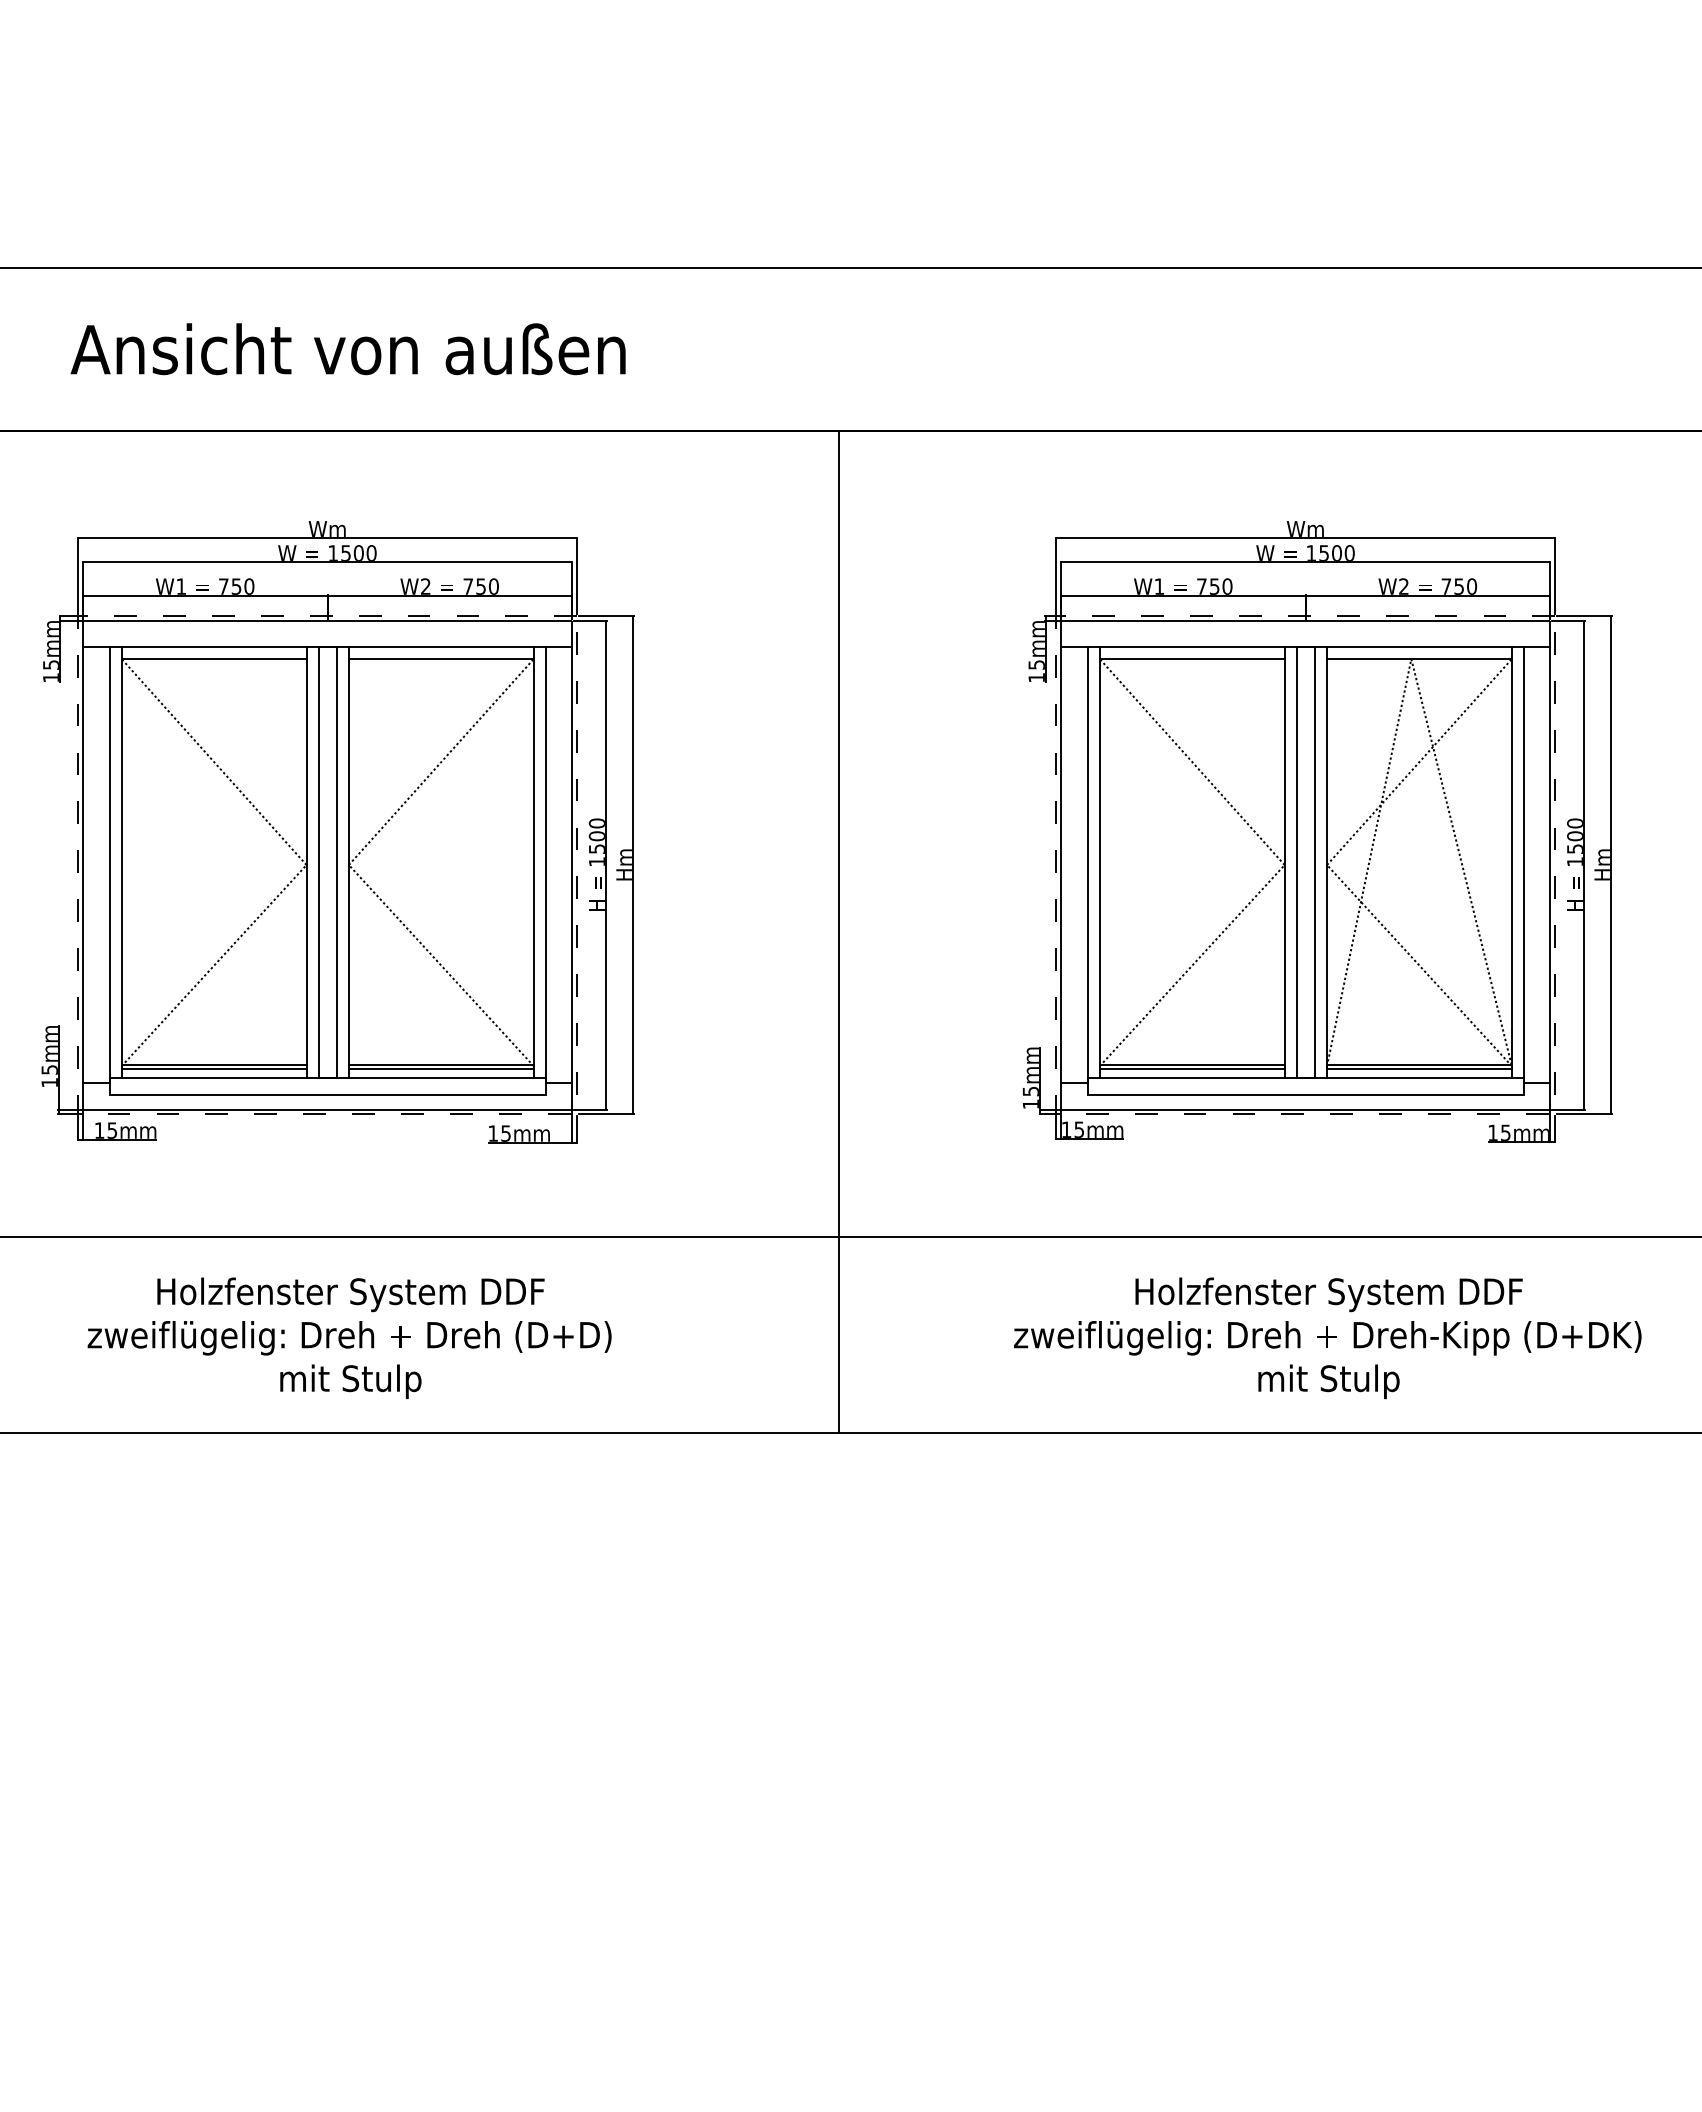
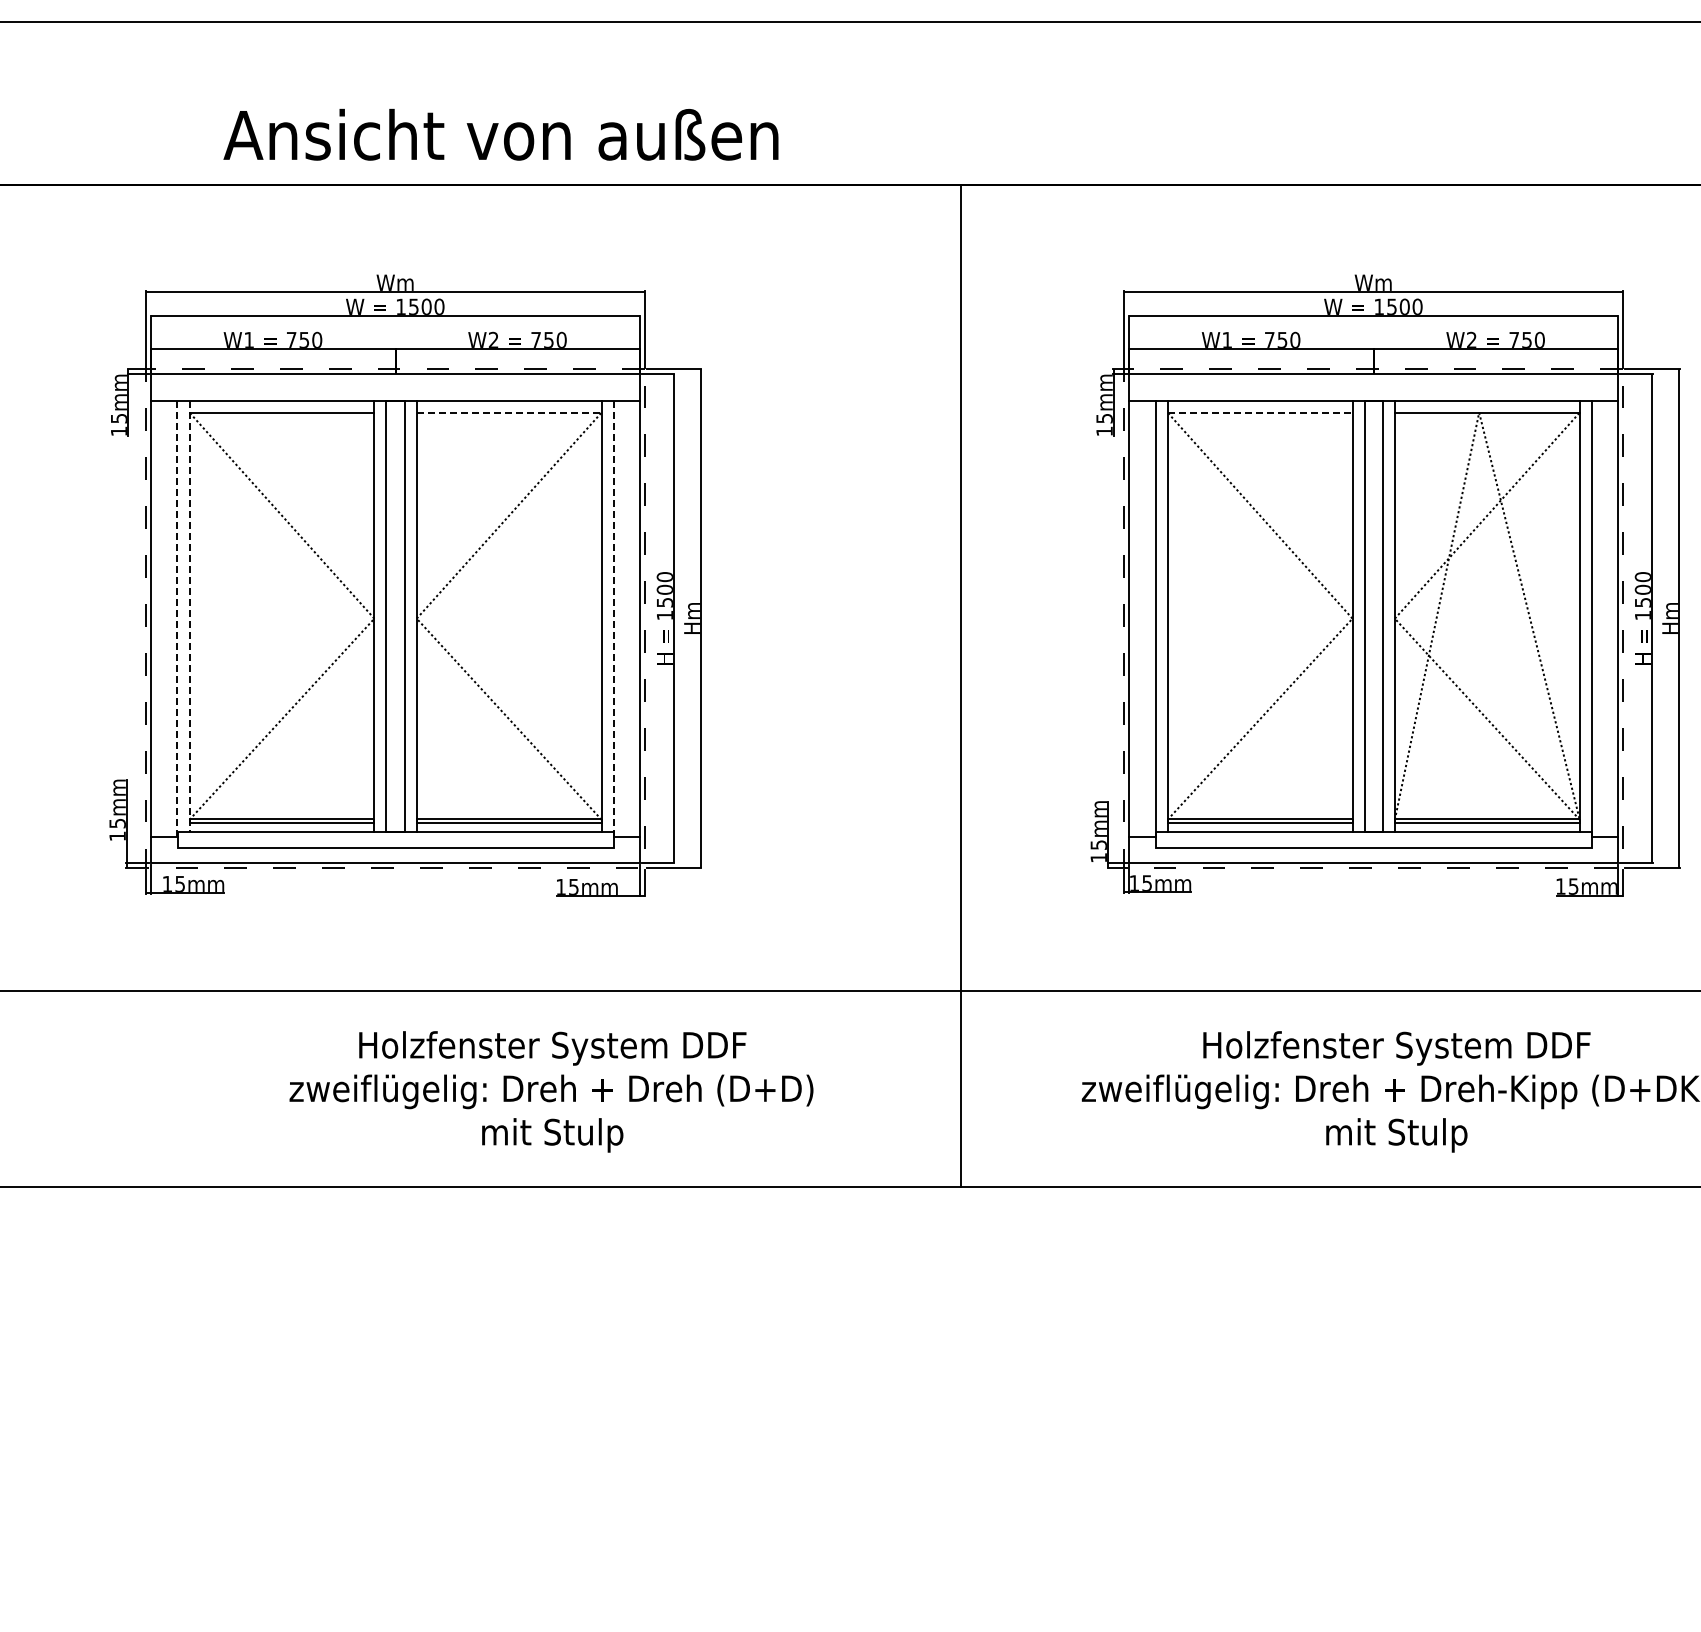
text: (347, 349) -> (500, 135), moved
line: (441, 659) -> (509, 413), solid -> dashed
line: (1192, 659) -> (1260, 413), solid -> dashed
line: (121, 862) -> (189, 616), solid -> dashed
line: (109, 864) -> (177, 618), solid -> dashed
line: (545, 864) -> (613, 618), solid -> dashed
line: (839, 931) -> (961, 685), moved
text: (349, 1338) -> (551, 1092), moved

